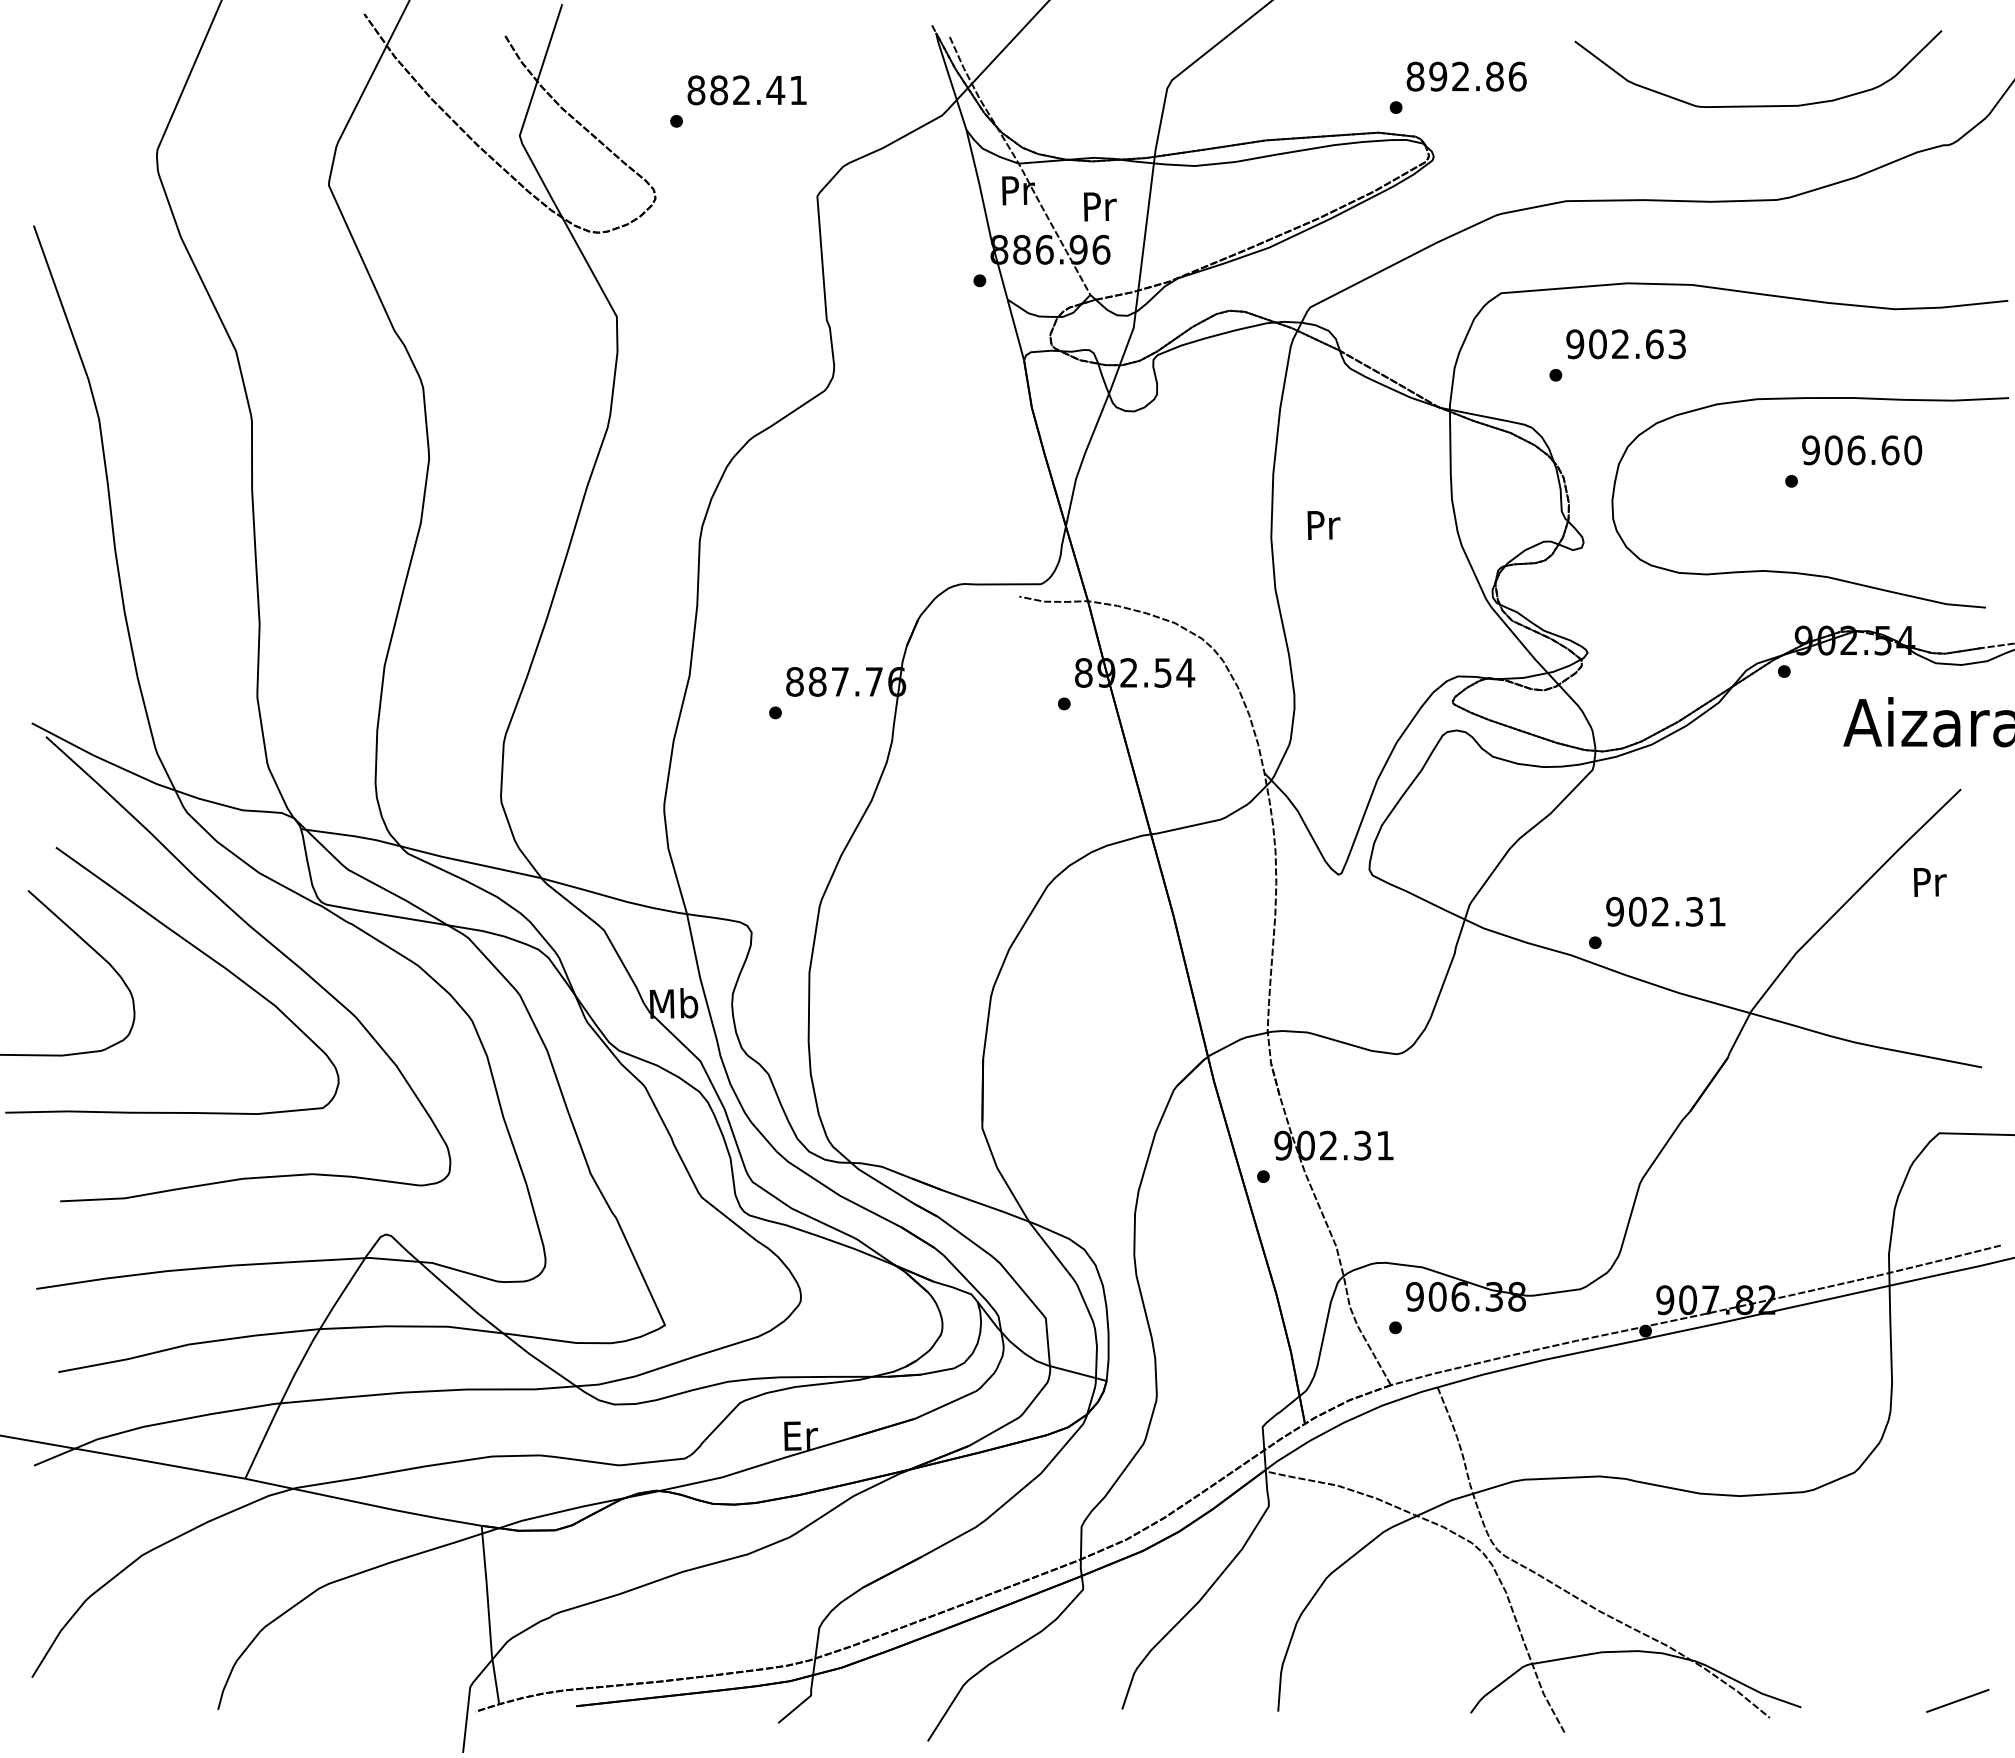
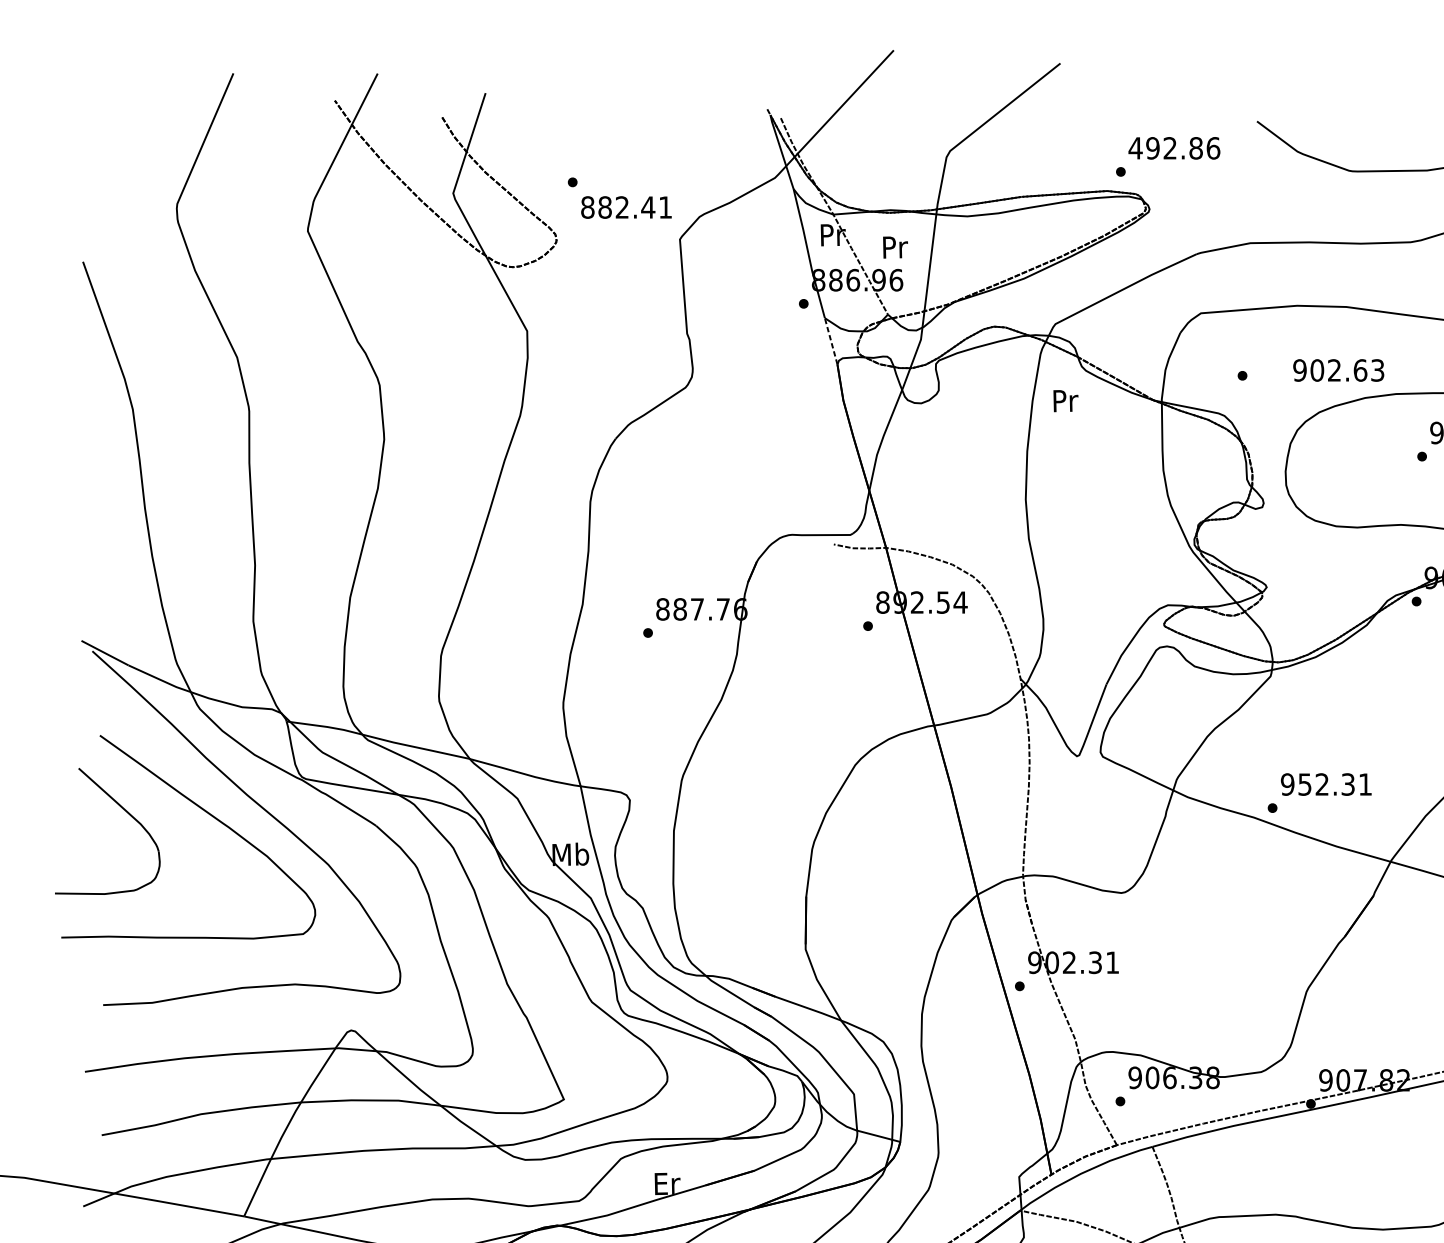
text: (1415, 76) -> (1135, 148), 892.86 -> 492.86
text: (746, 90) -> (625, 207), moved
line: (1015, 330) -> (830, 341), solid -> dashed
text: (1625, 344) -> (1338, 370), moved
text: (1323, 525) -> (1065, 401), moved
text: (1637, 911) -> (1304, 784), 902.31 -> 952.31

